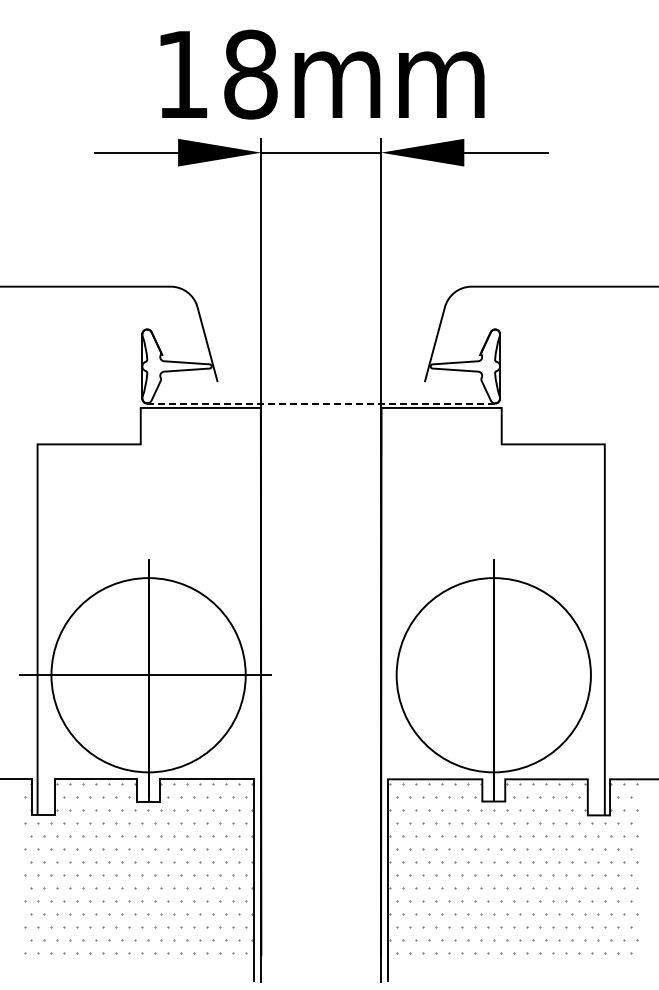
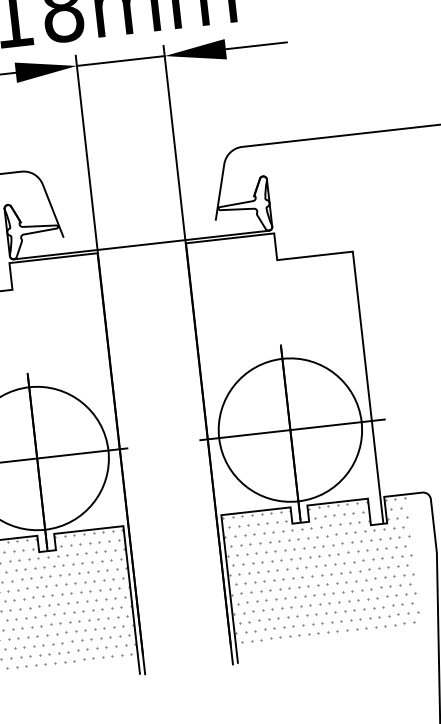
line: (321, 403) -> (141, 244), dashed -> solid
line: (496, 675) -> (292, 430), added

